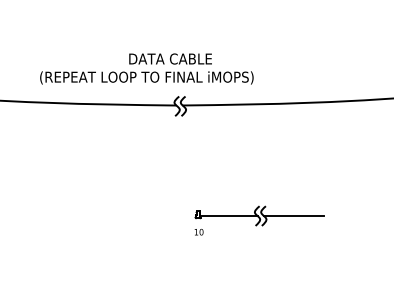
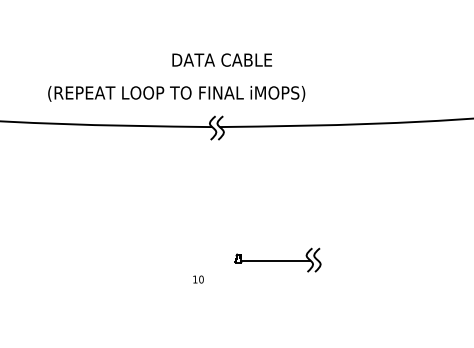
text: (169, 58) -> (221, 59), moved
line: (293, 216) -> (353, 260), removed
text: (199, 232) -> (198, 279), moved

